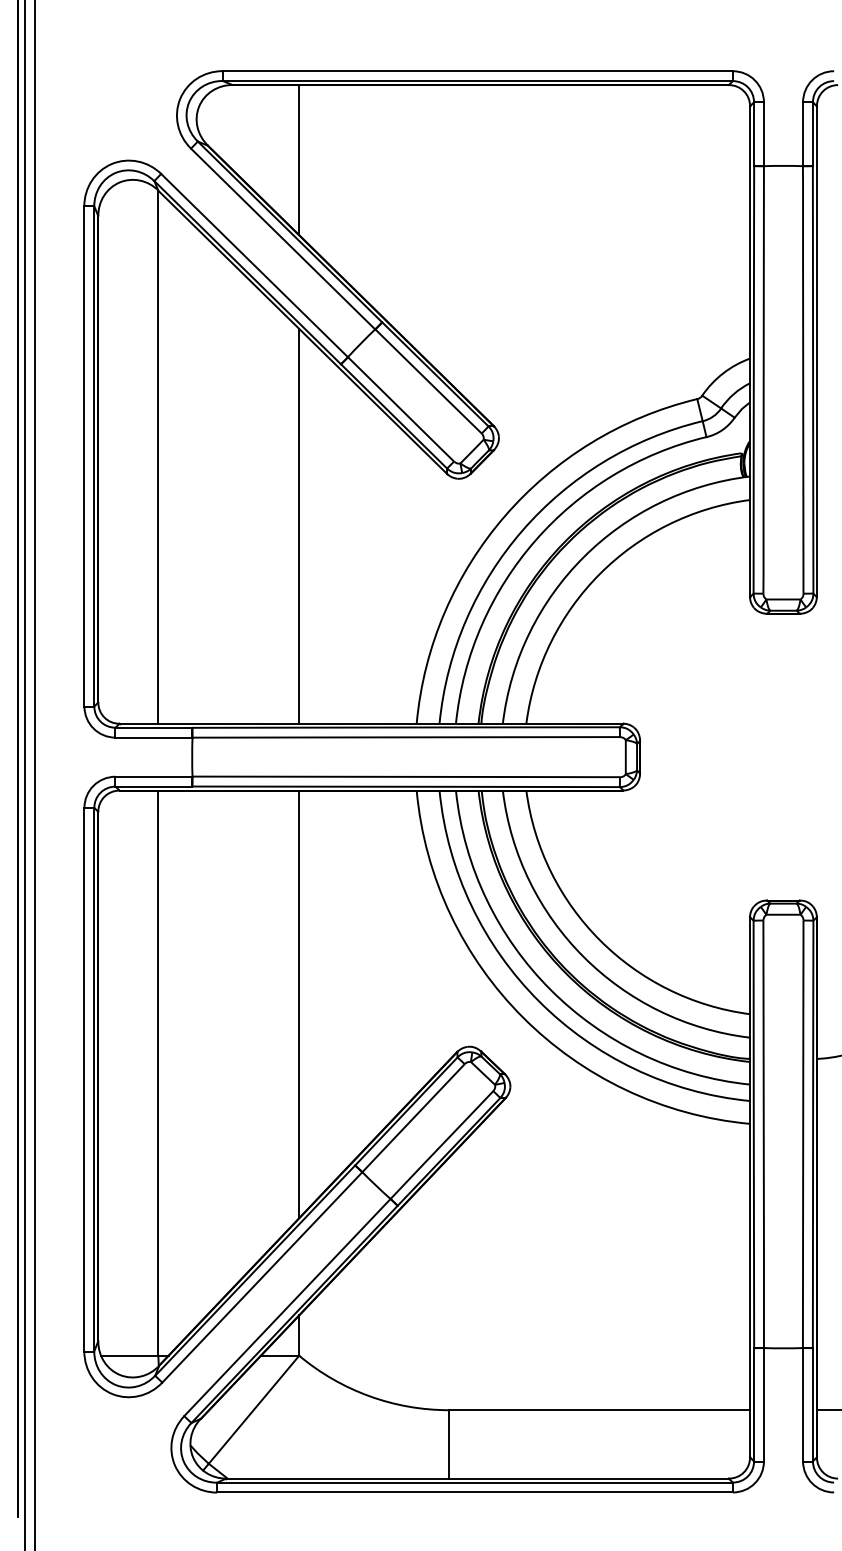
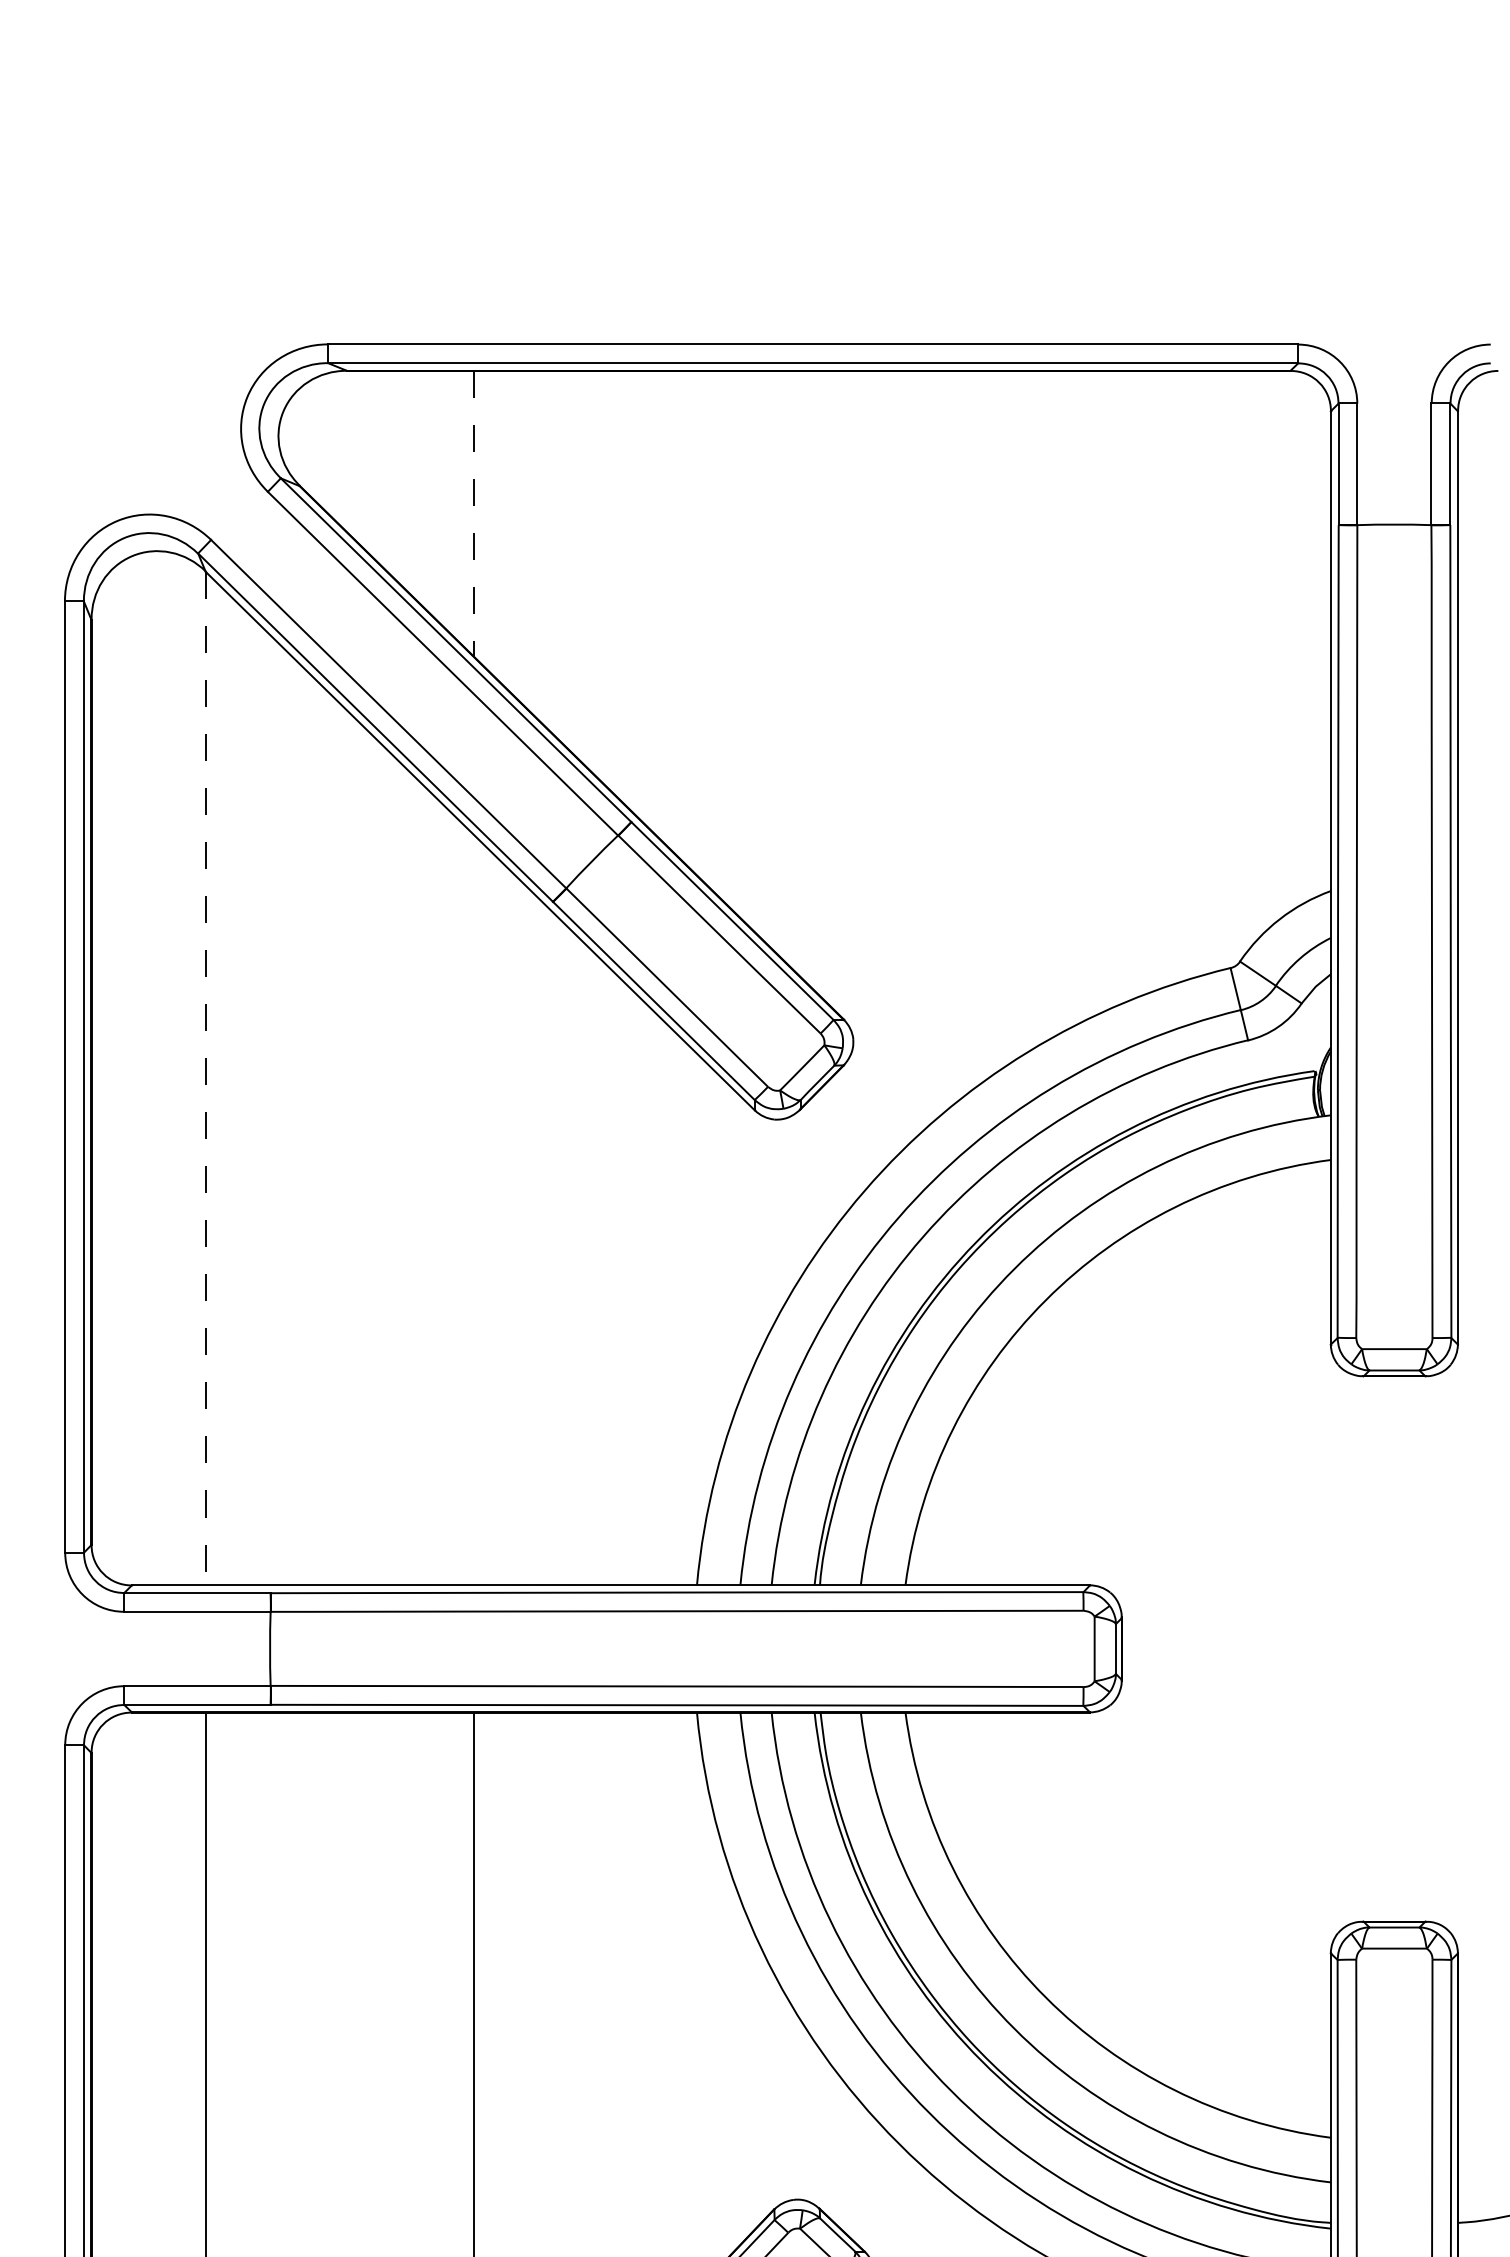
line: (299, 160) -> (474, 514), solid -> dashed
line: (158, 457) -> (205, 1079), solid -> dashed
line: (299, 526) -> (474, 1210), removed

